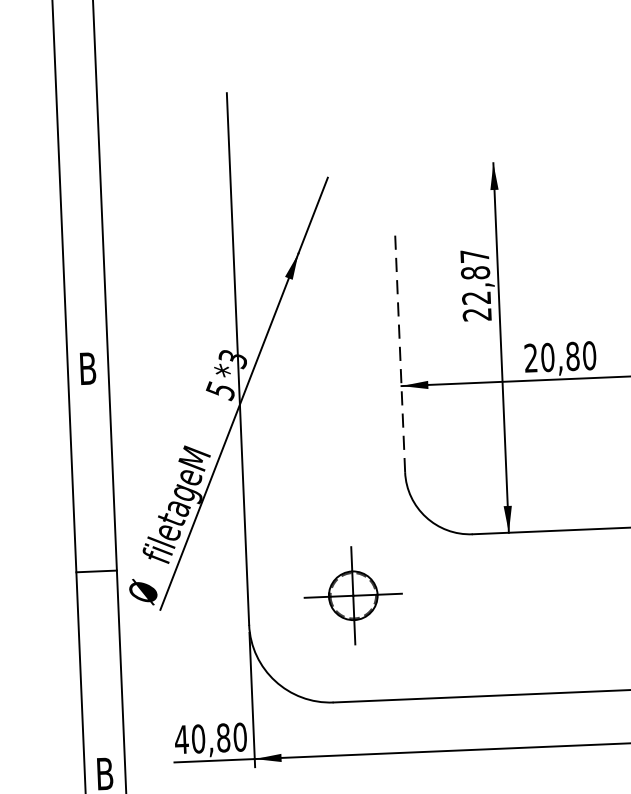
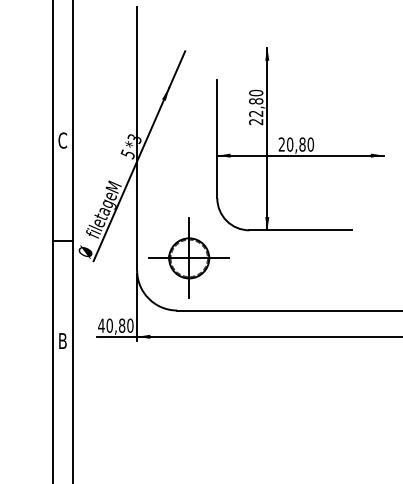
text: (475, 255) -> (256, 92), 22,87 -> 22,80
line: (400, 351) -> (217, 138), dashed -> solid
text: (87, 368) -> (62, 140), B -> C
part: (351, 594) -> (188, 257), size x1.67

